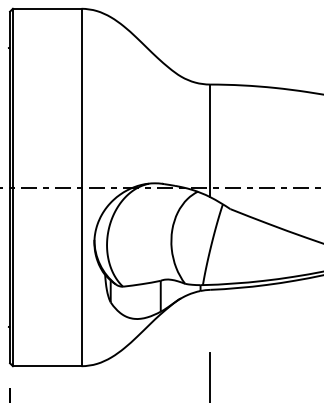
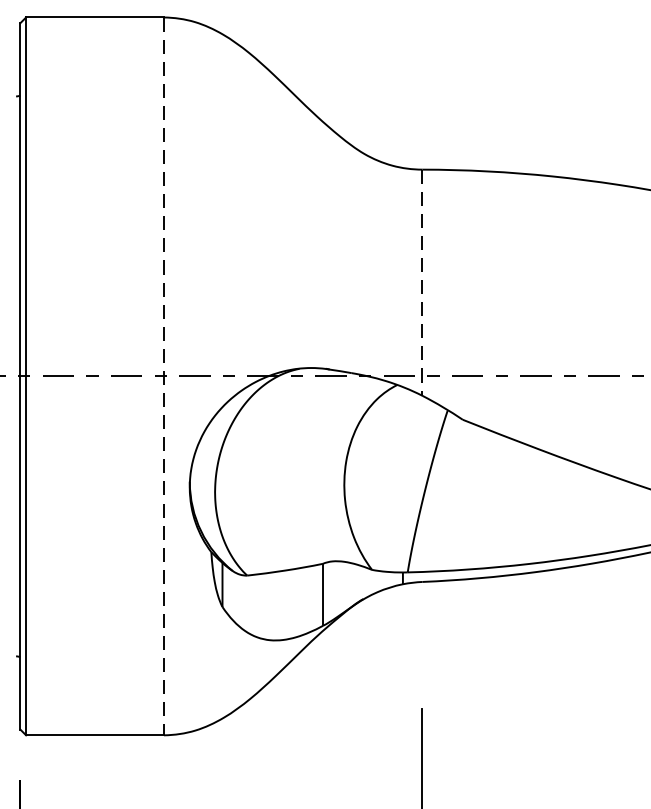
line: (210, 141) -> (422, 283), solid -> dashed
line: (81, 187) -> (163, 376), solid -> dashed

